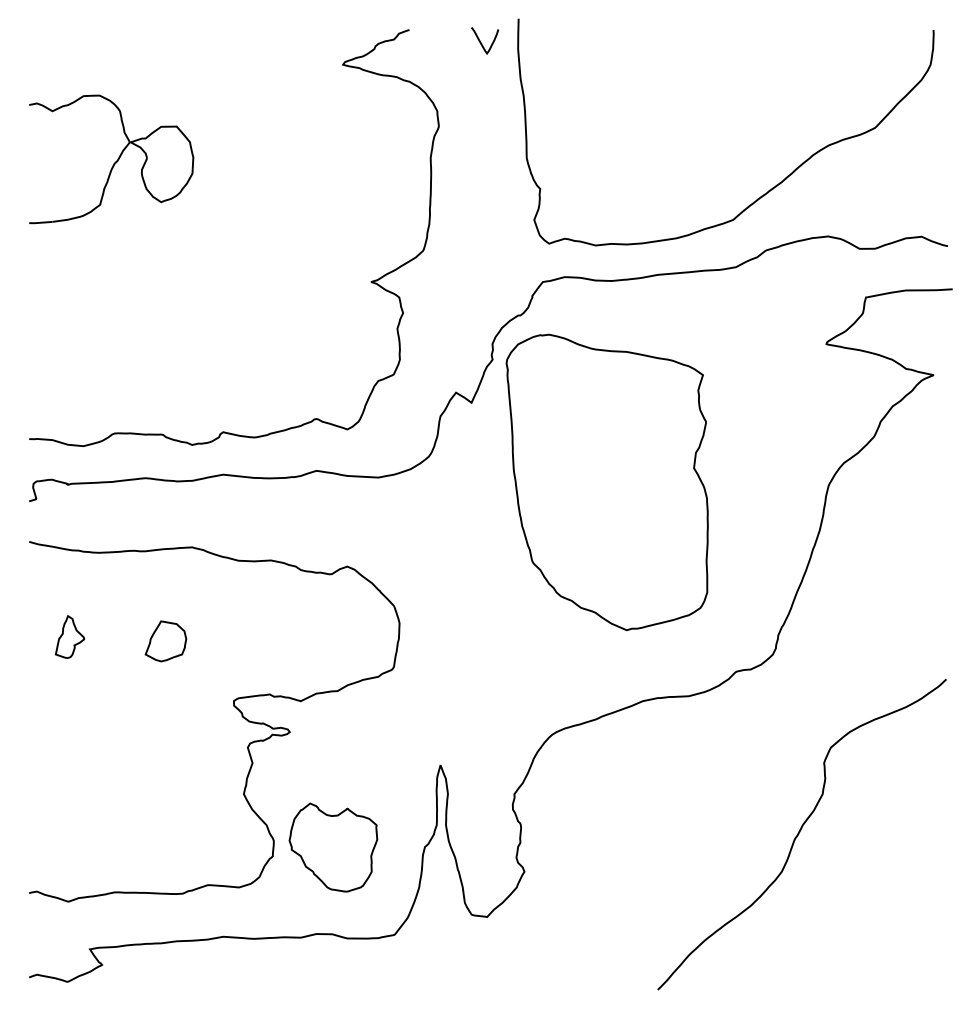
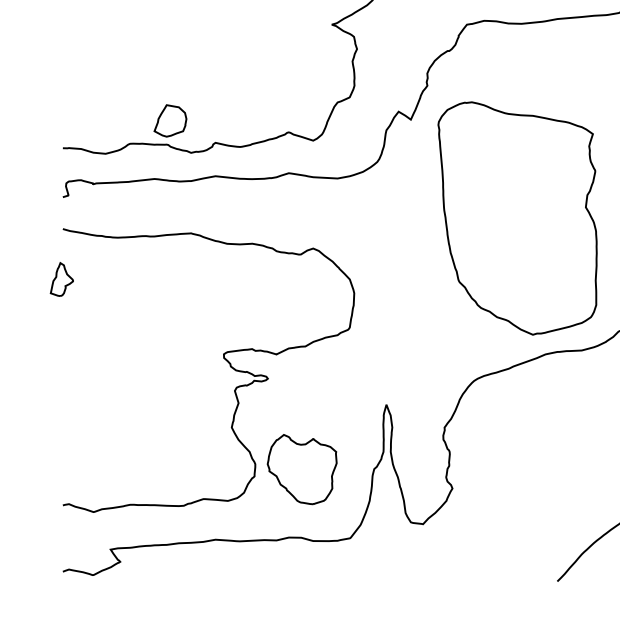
part: (606, 482) -> (517, 218), moved
part: (69, 636) -> (61, 279), moved
part: (165, 641) -> (170, 121), moved

